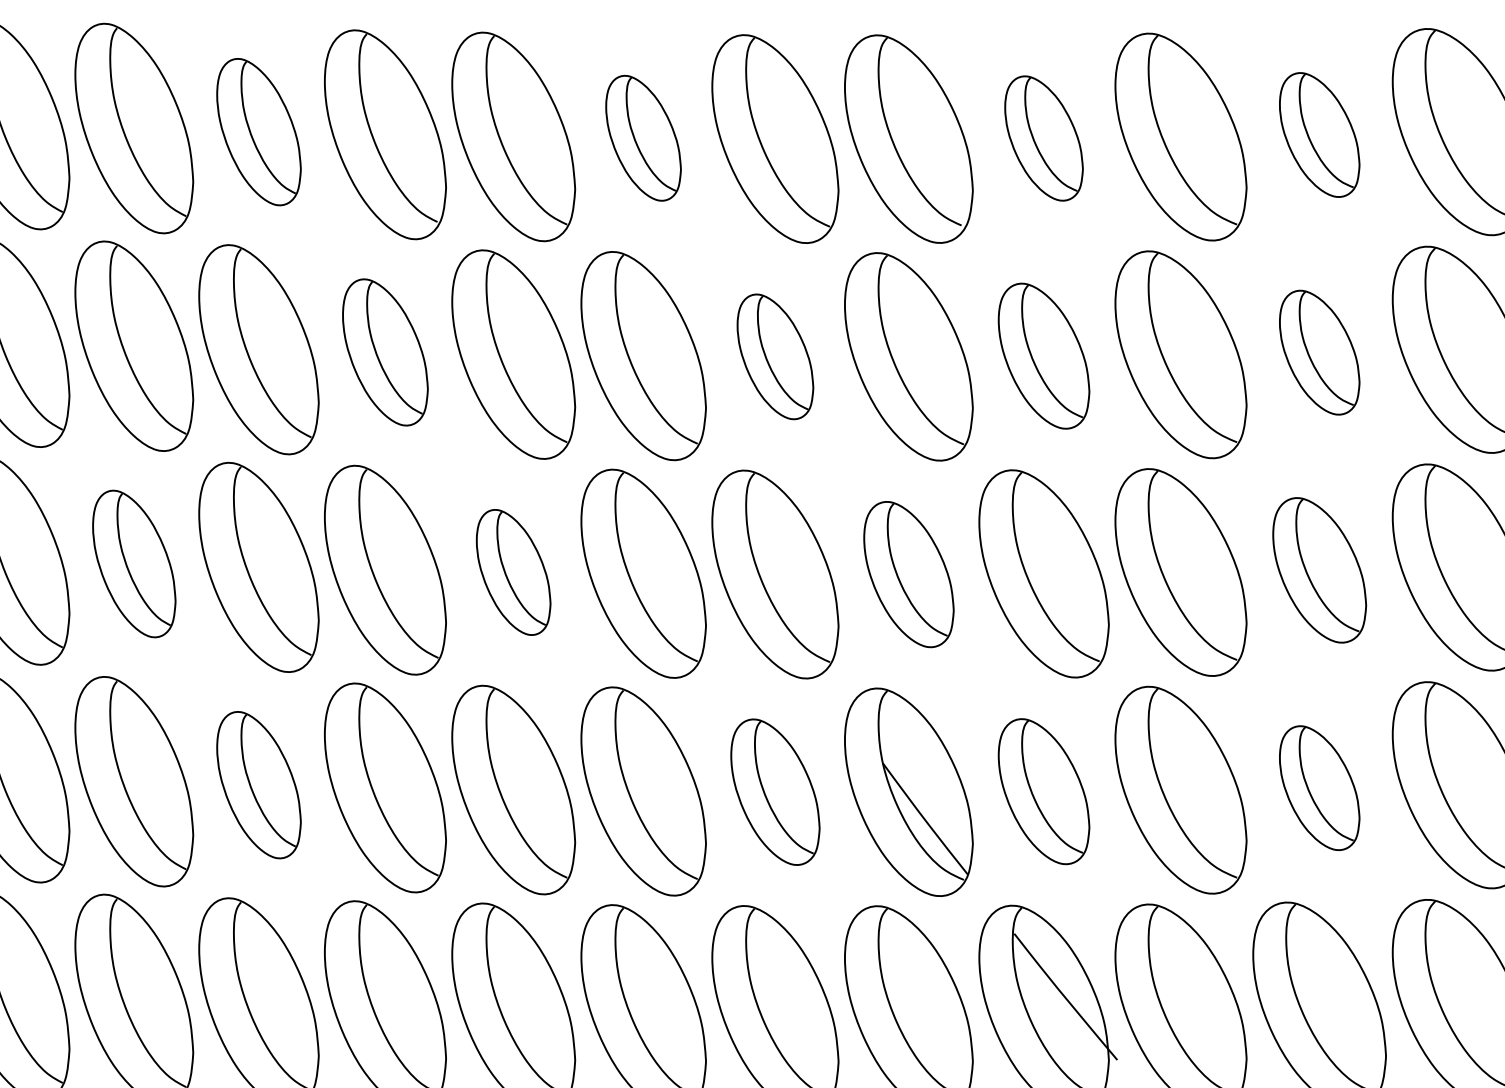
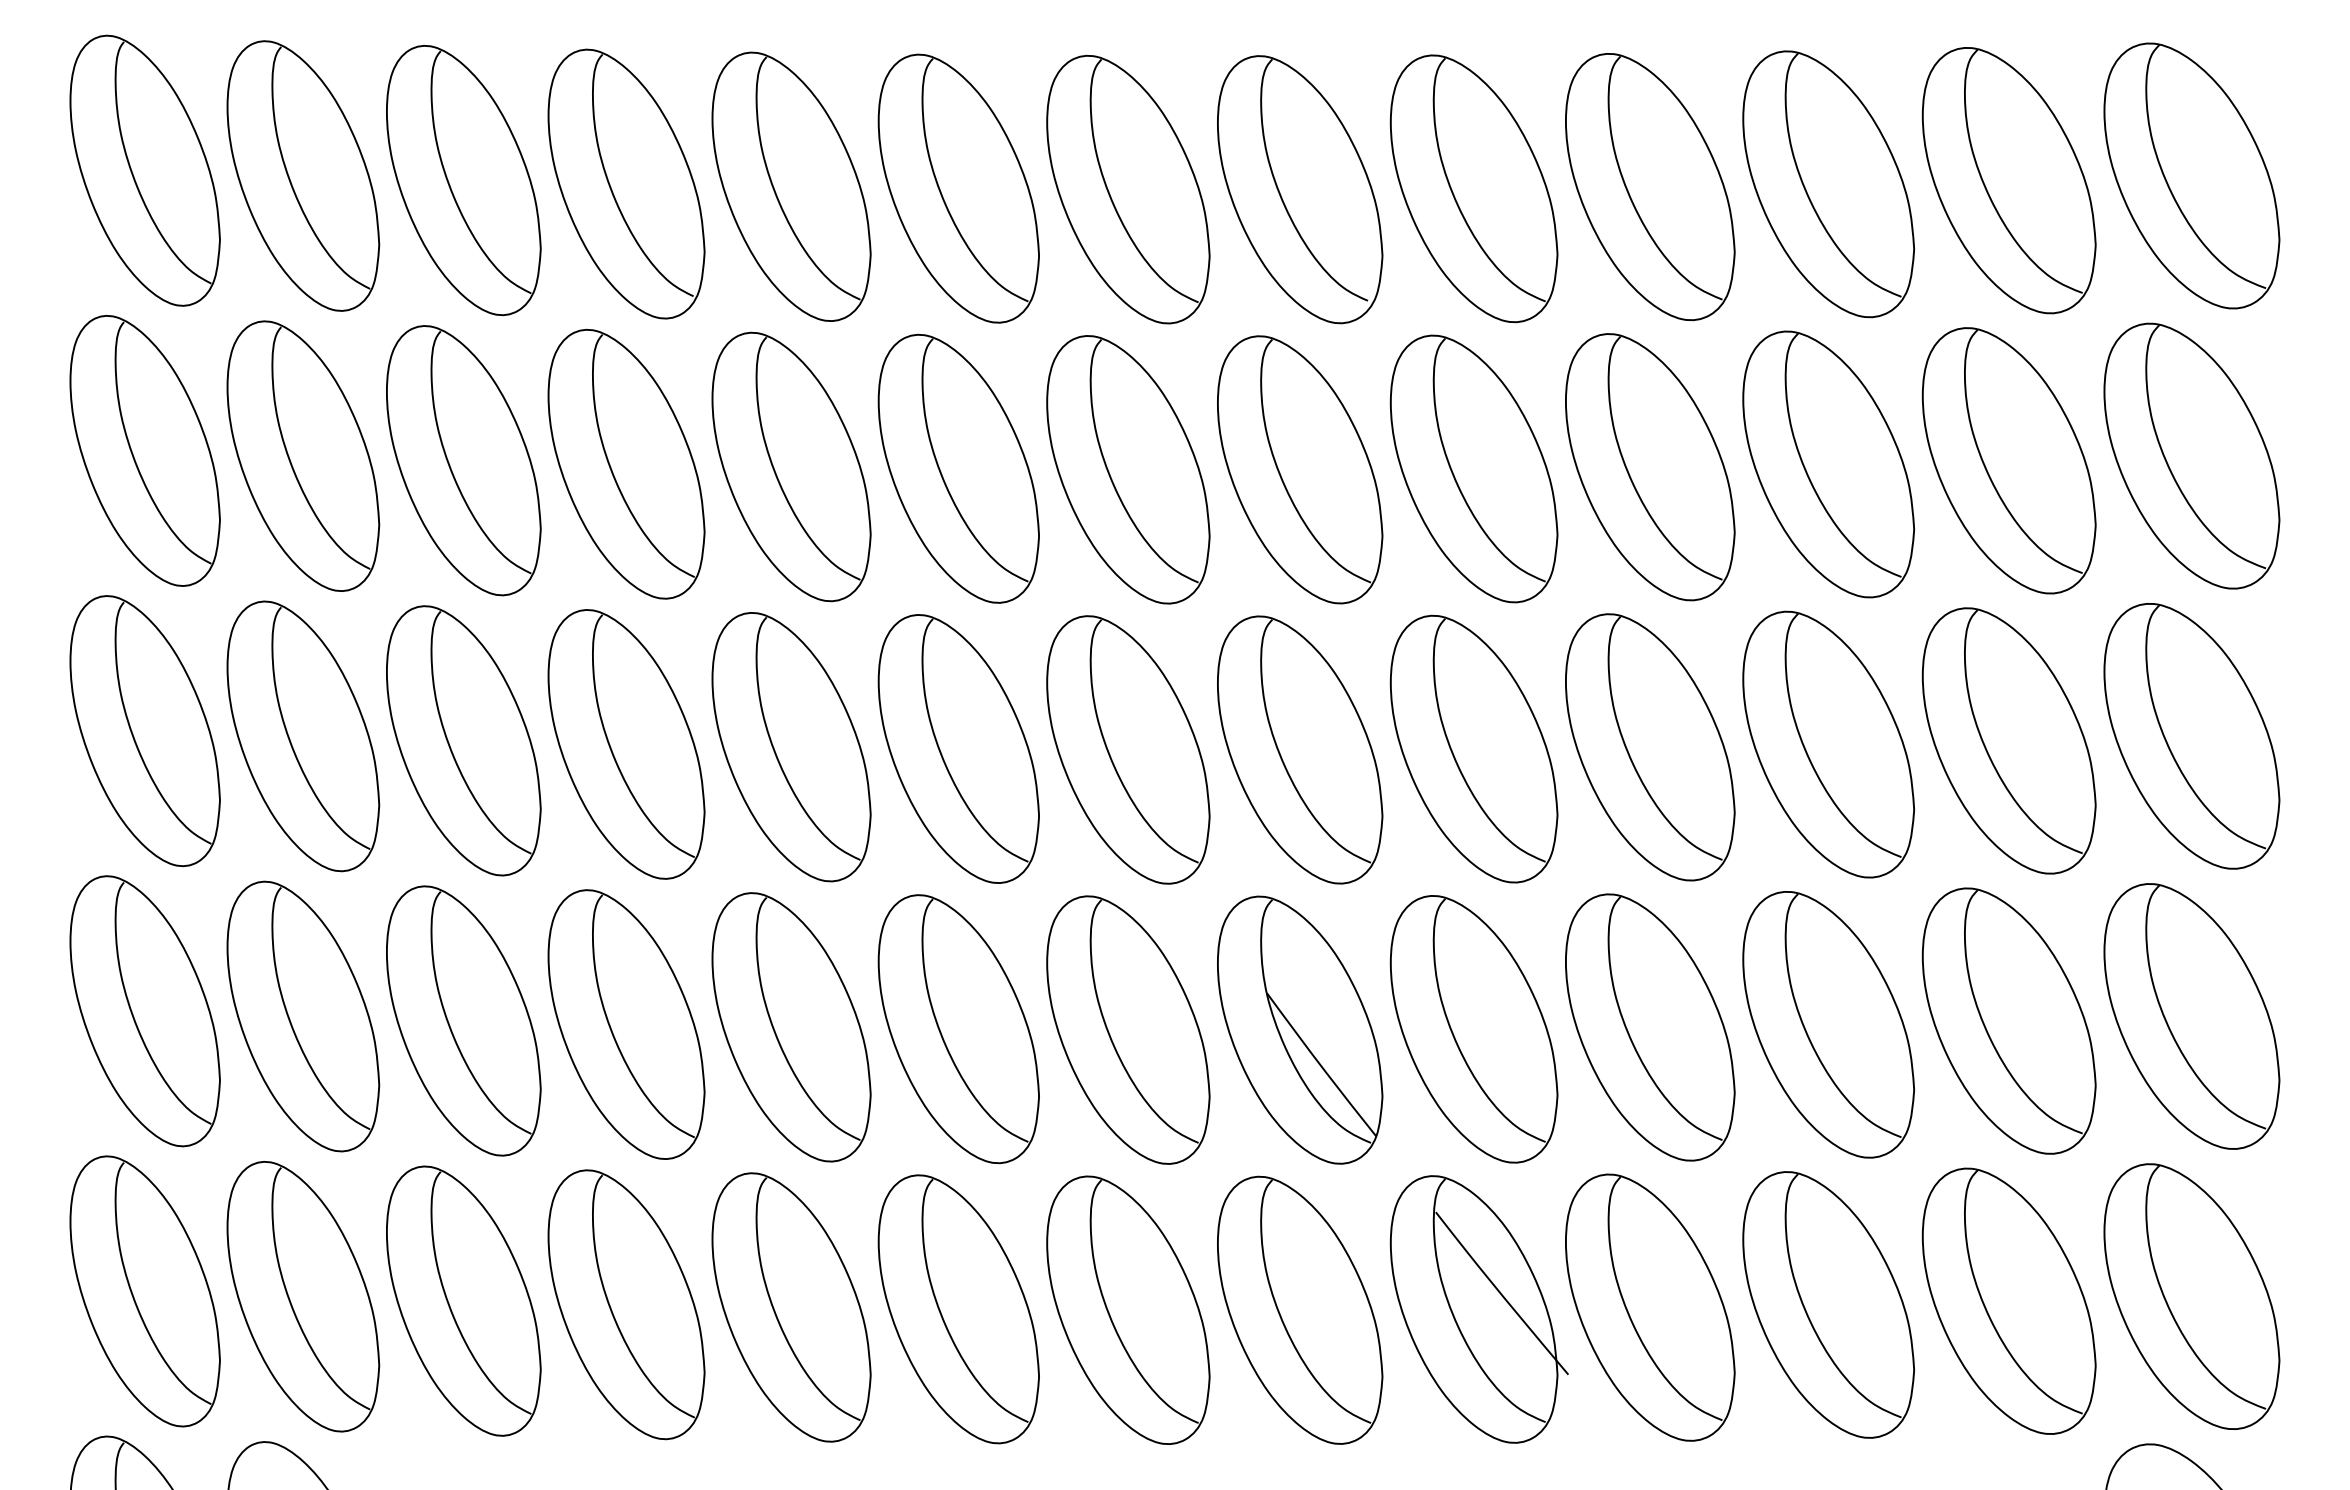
part: (258, 132) -> (463, 180), size x1.43
part: (1319, 135) -> (1828, 184), size x1.67
part: (643, 138) -> (958, 188), size x1.67
part: (1043, 138) -> (1473, 188), size x1.67
part: (385, 351) -> (626, 463), size x1.43
part: (1319, 352) -> (1828, 464), size x1.67
part: (1043, 355) -> (1473, 468), size x1.43
part: (775, 356) -> (1128, 469), size x1.67
part: (134, 564) -> (303, 736), size x1.43
part: (1319, 570) -> (1828, 744), size x1.43
part: (513, 572) -> (791, 747), size x1.67
part: (909, 574) -> (1300, 749), size x1.43
part: (258, 784) -> (463, 1020), size x1.43
part: (1319, 787) -> (1828, 1024), size x1.67
part: (775, 791) -> (1128, 1029), size x1.43
part: (1043, 791) -> (1473, 1029), size x1.43

